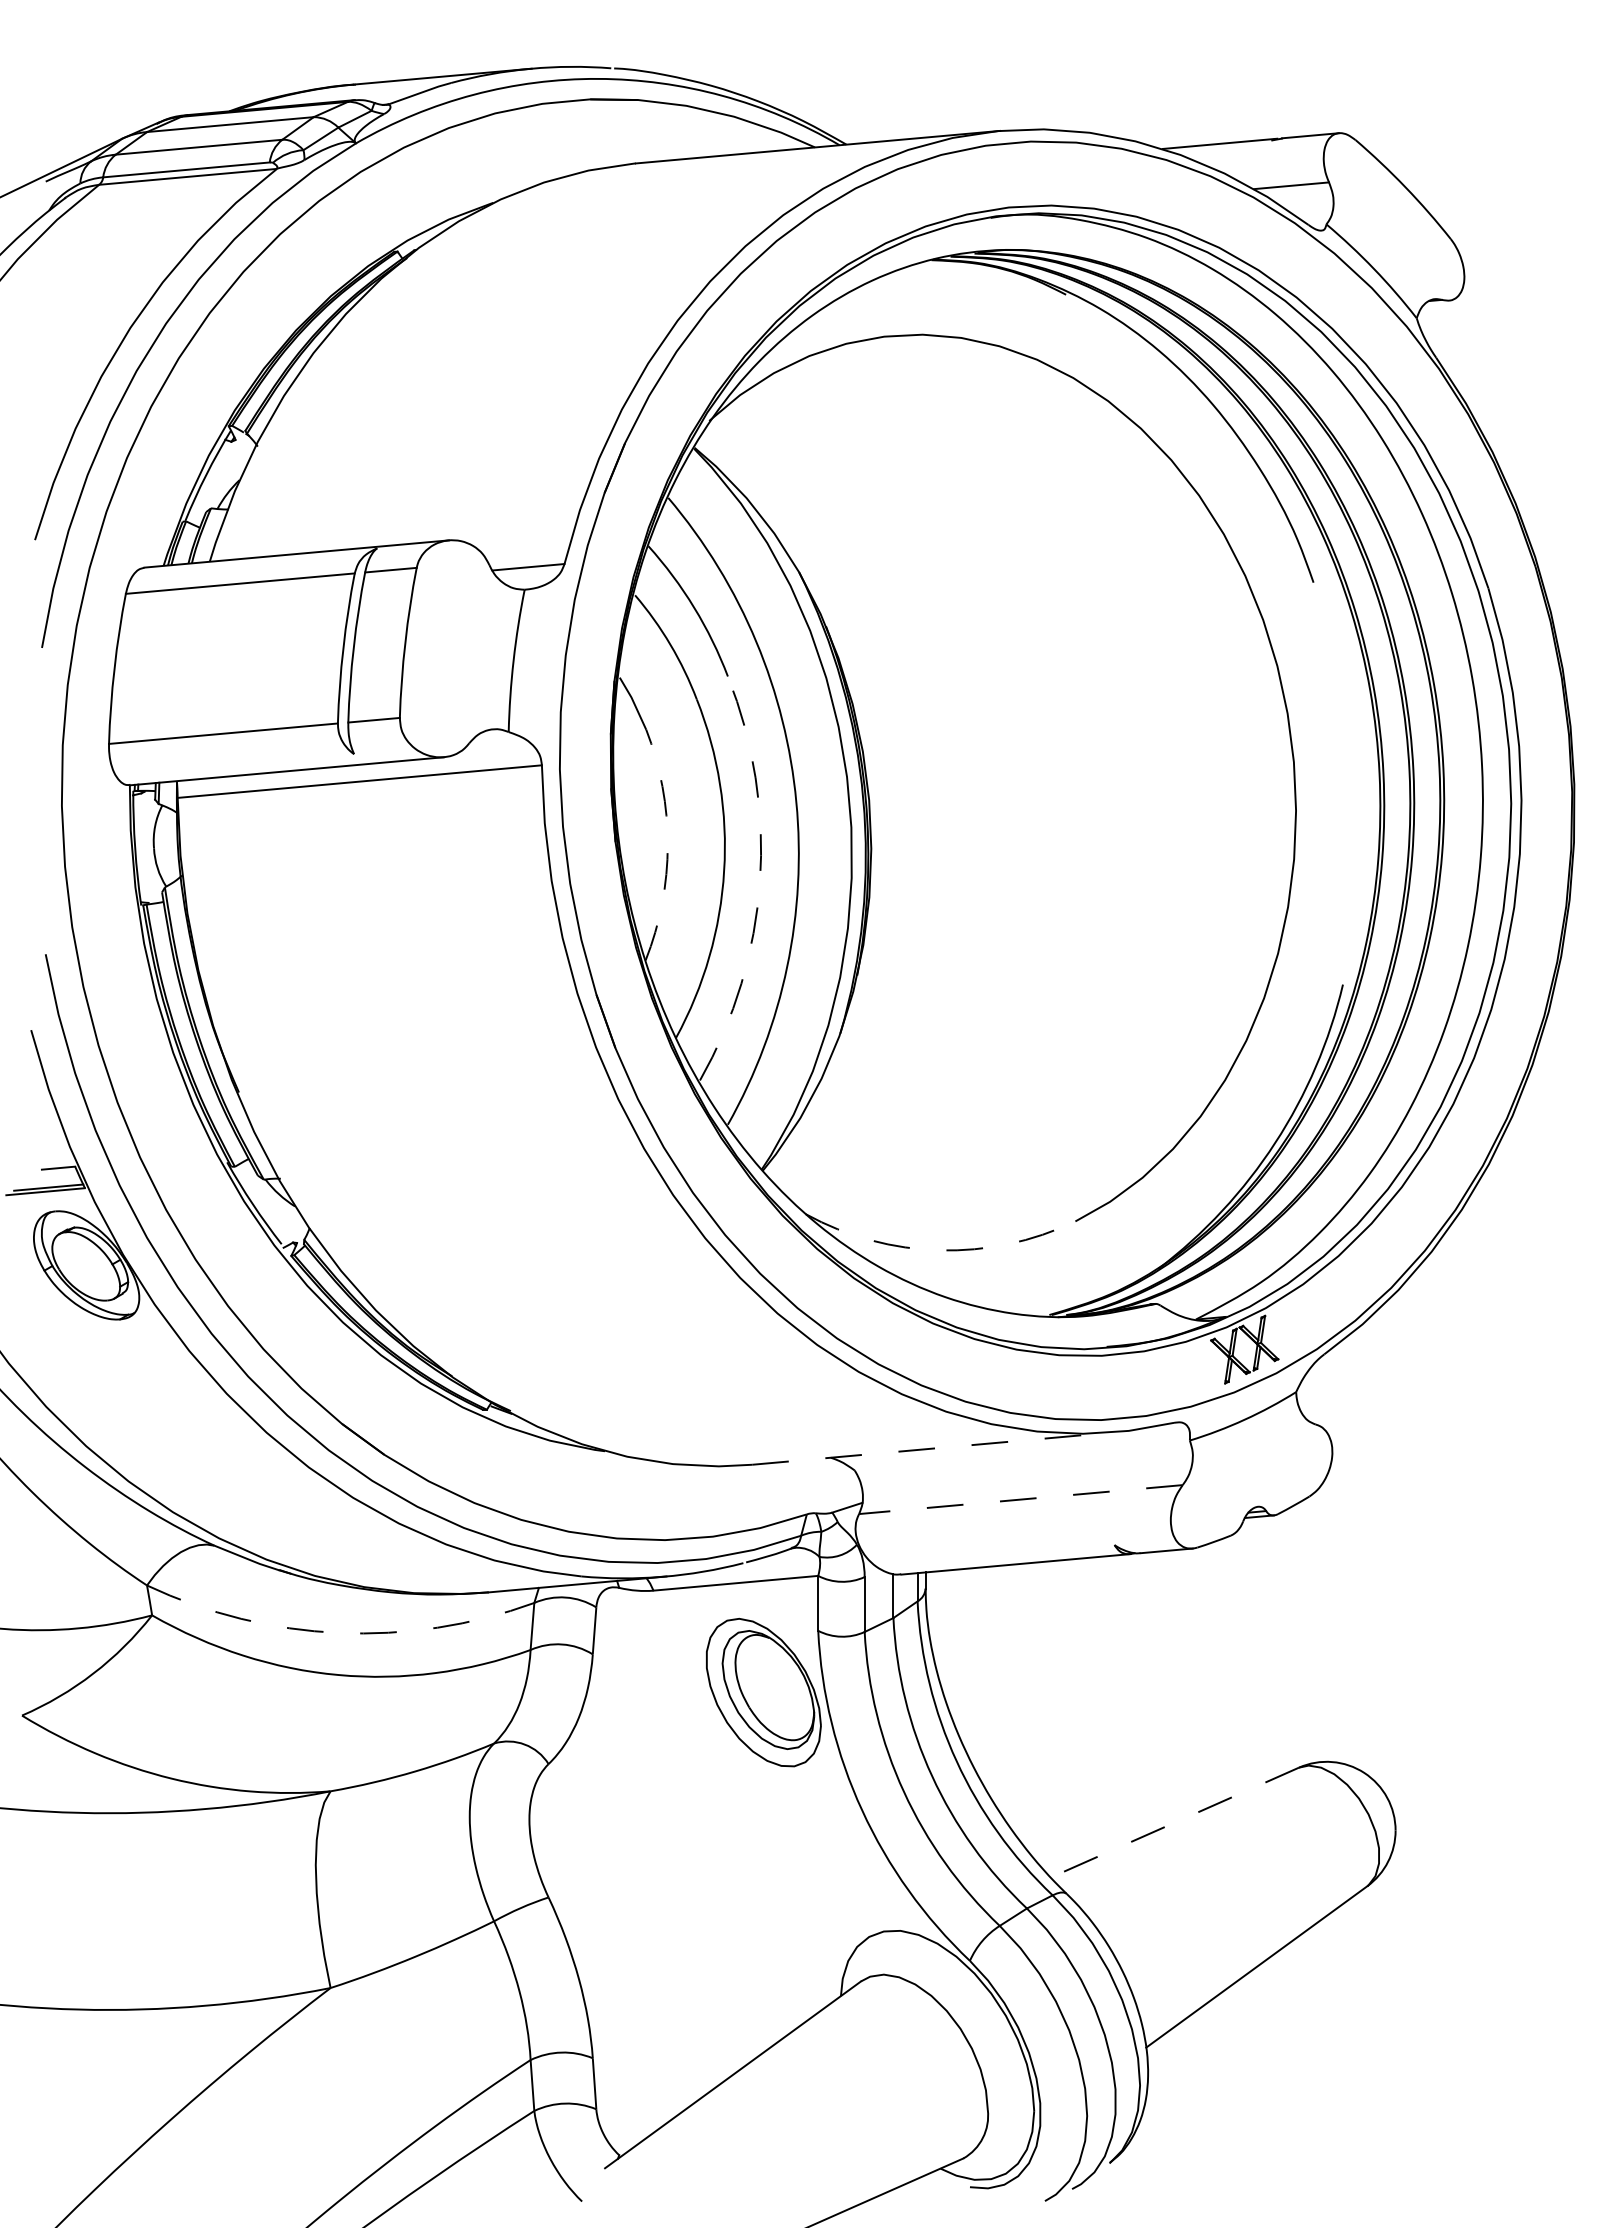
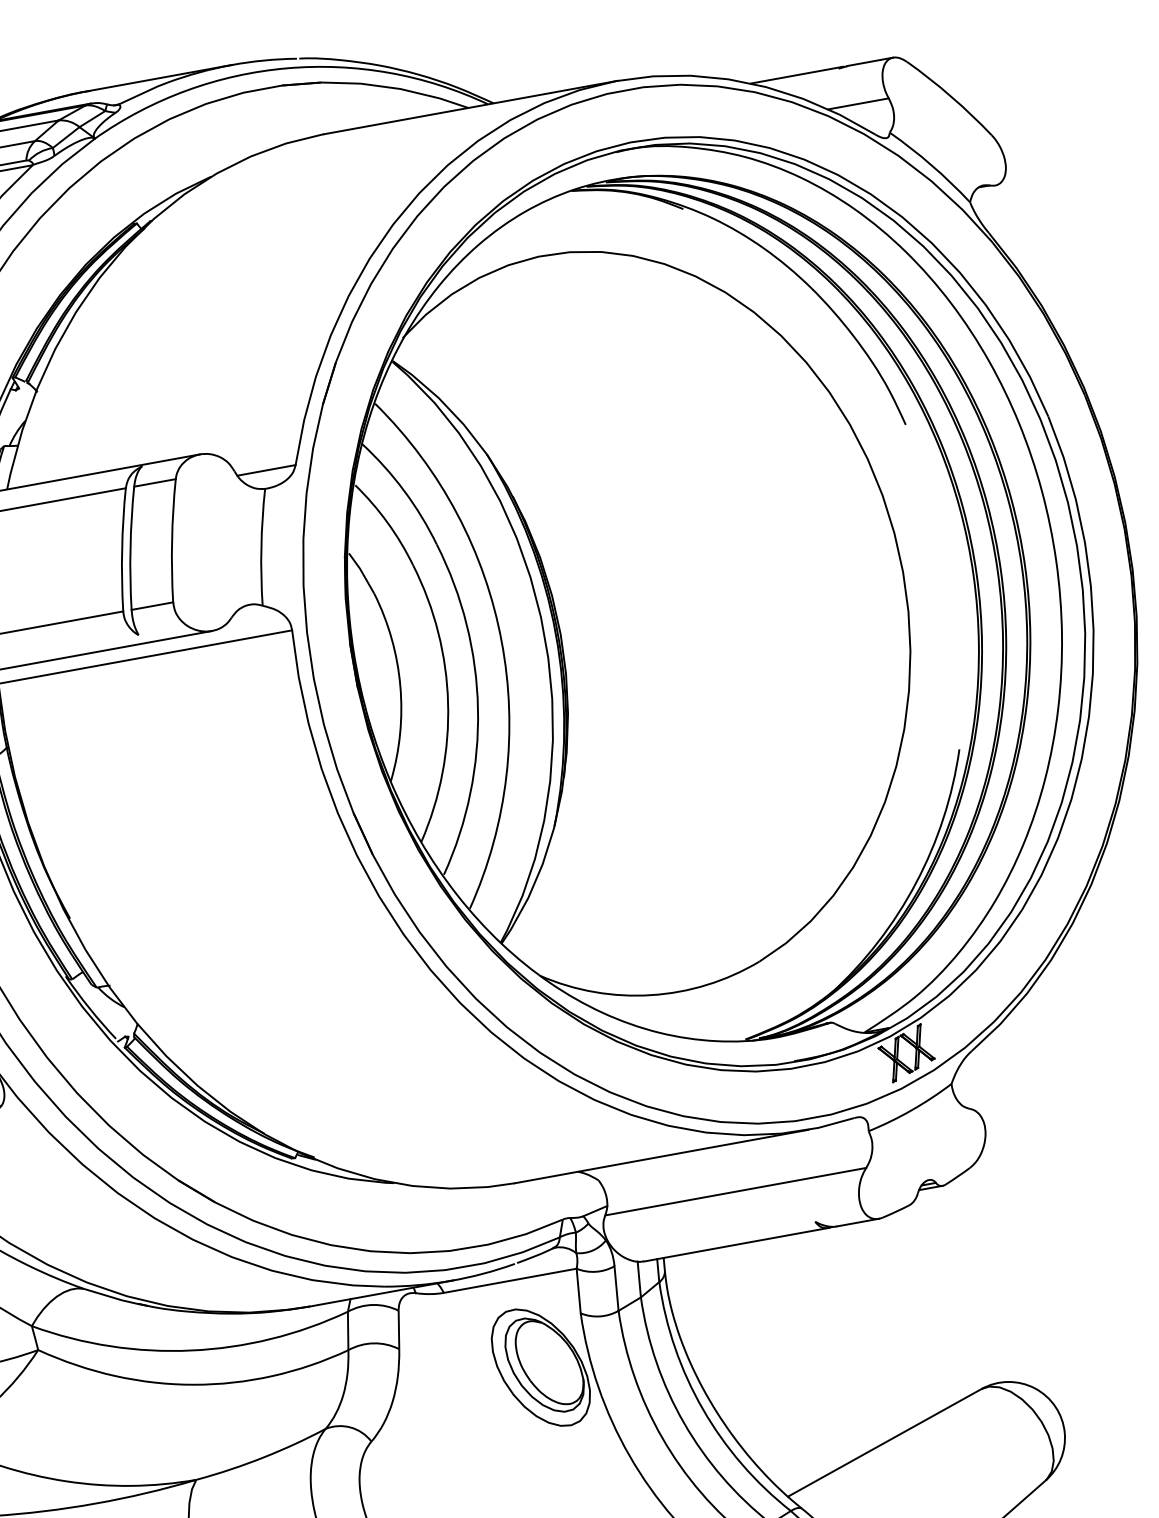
arc: (667, 845) -> (400, 686), dashed -> solid
arc: (760, 881) -> (478, 708), dashed -> solid
arc: (939, 1250) -> (651, 995), dashed -> solid
line: (934, 1448) -> (661, 1156), dashed -> solid
line: (1020, 1499) -> (735, 1191), dashed -> solid
arc: (338, 1632) -> (190, 1350), dashed -> solid
line: (1174, 1822) -> (884, 1442), dashed -> solid

